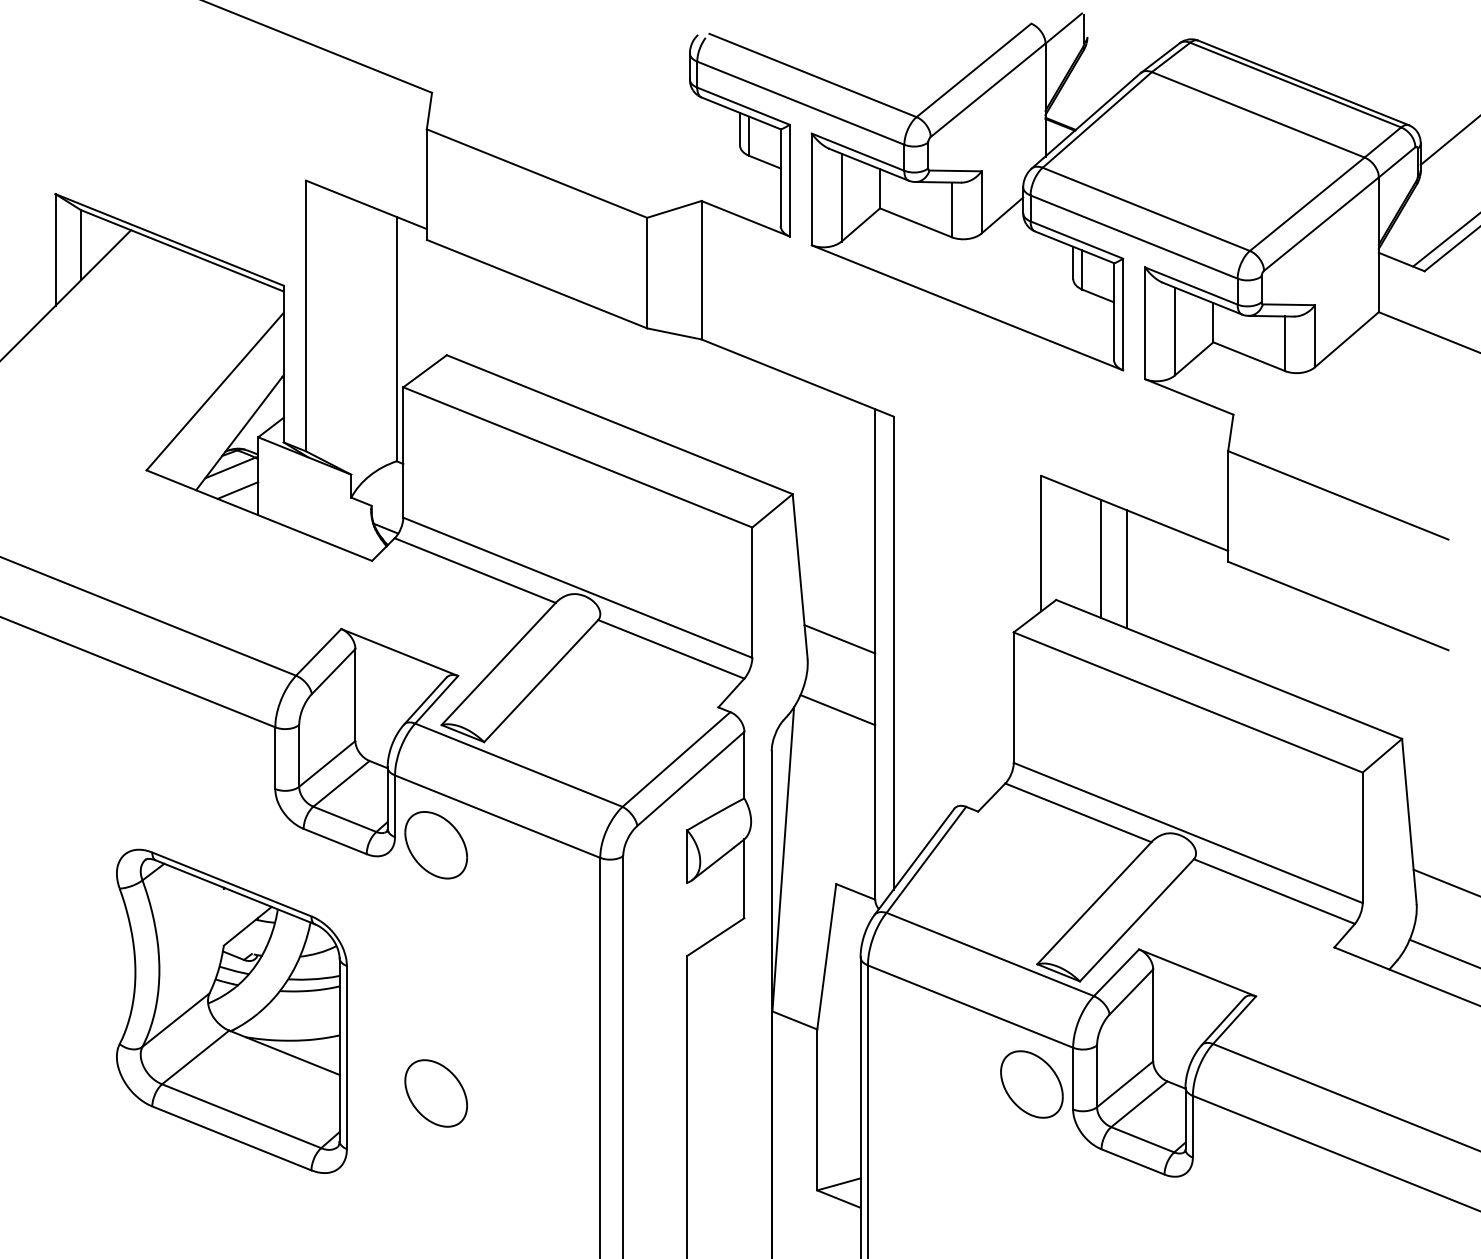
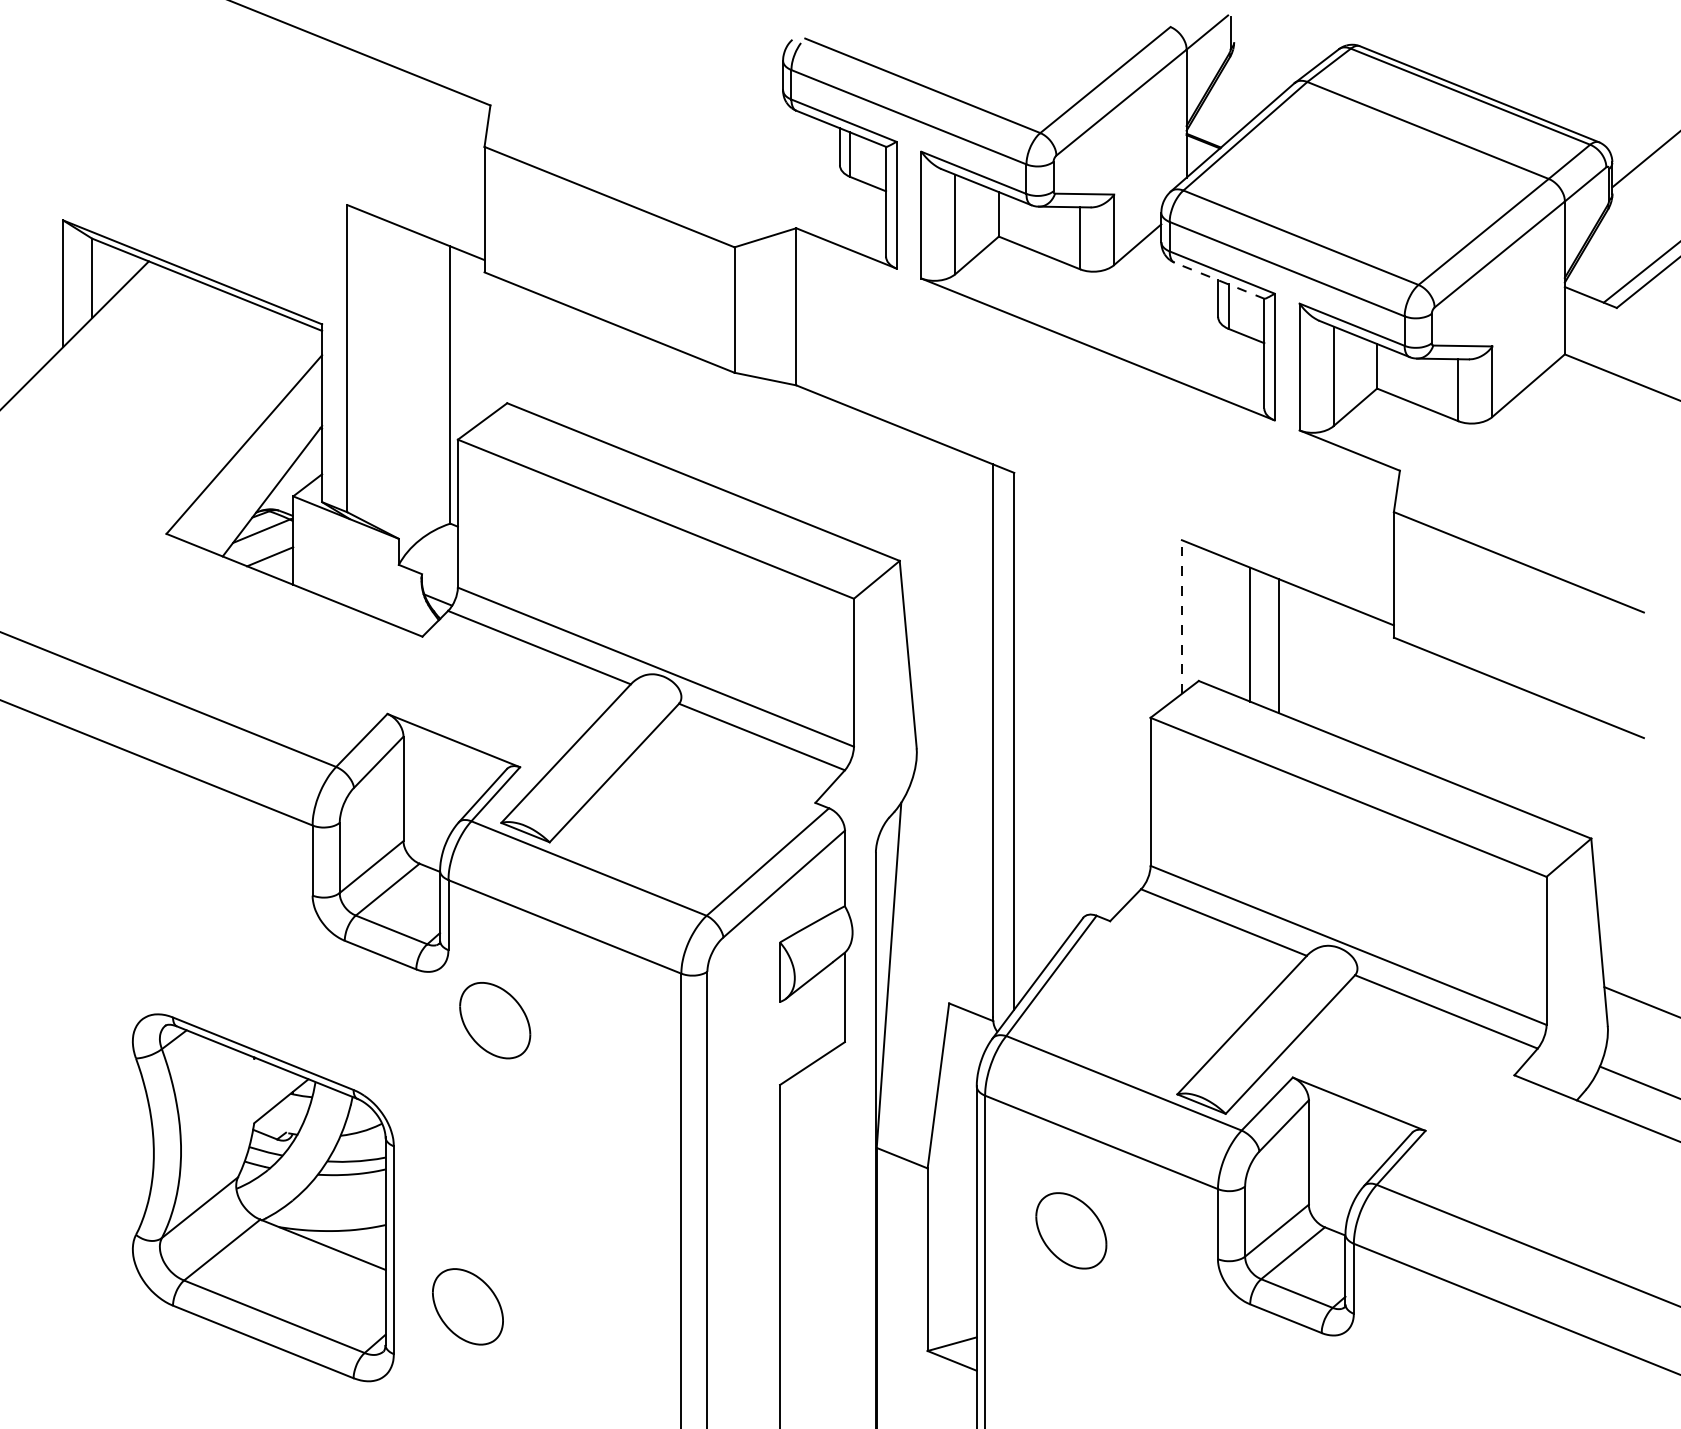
line: (1074, 247) -> (1219, 281), solid -> dashed
line: (1041, 543) -> (1182, 616), solid -> dashed
line: (839, 639) -> (952, 725), removed
line: (837, 710) -> (950, 806), removed
part: (435, 845) -> (494, 1020), moved
part: (231, 1010) -> (262, 1196), moved
part: (1031, 1084) -> (1070, 1230), moved
part: (435, 1093) -> (467, 1306), moved

